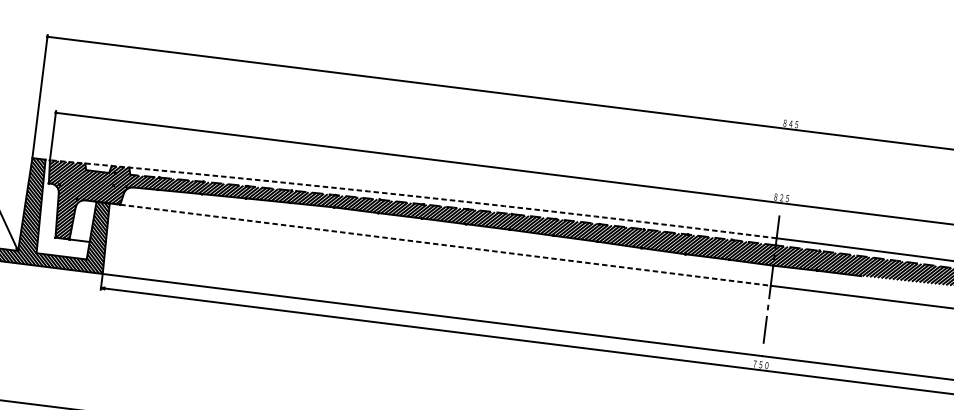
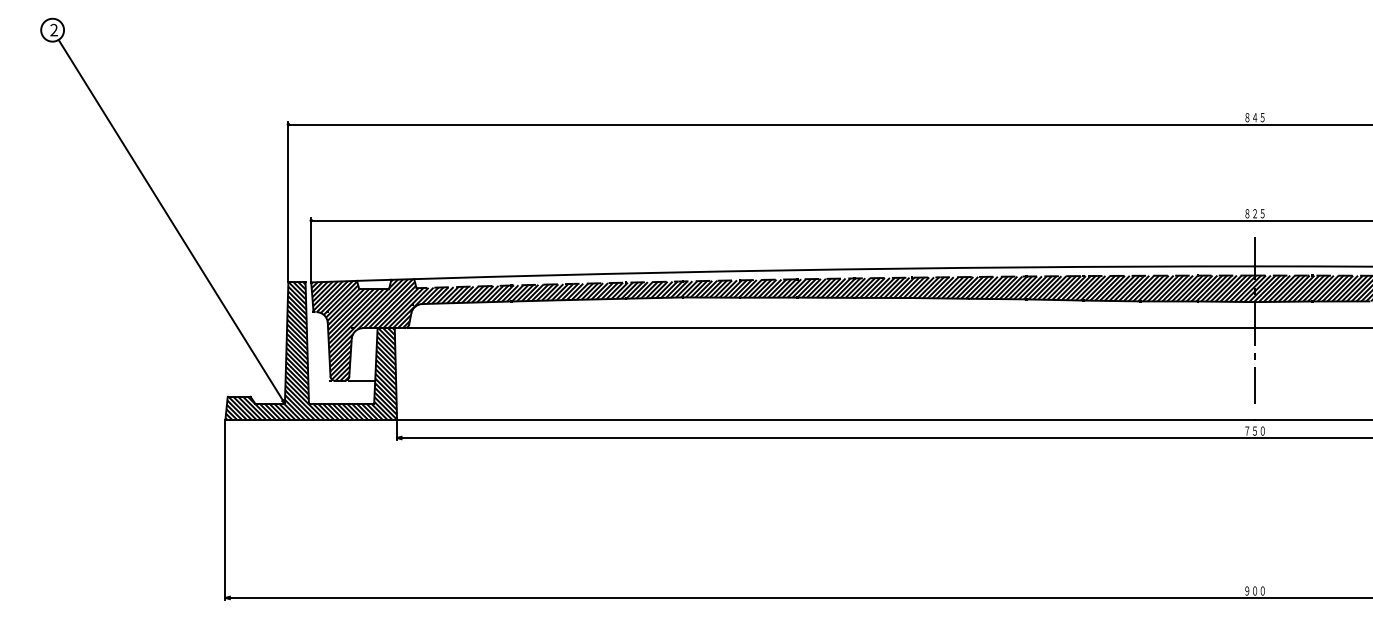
arc: (413, 196) -> (783, 270), dashed -> solid
line: (446, 245) -> (832, 328), dashed -> solid

